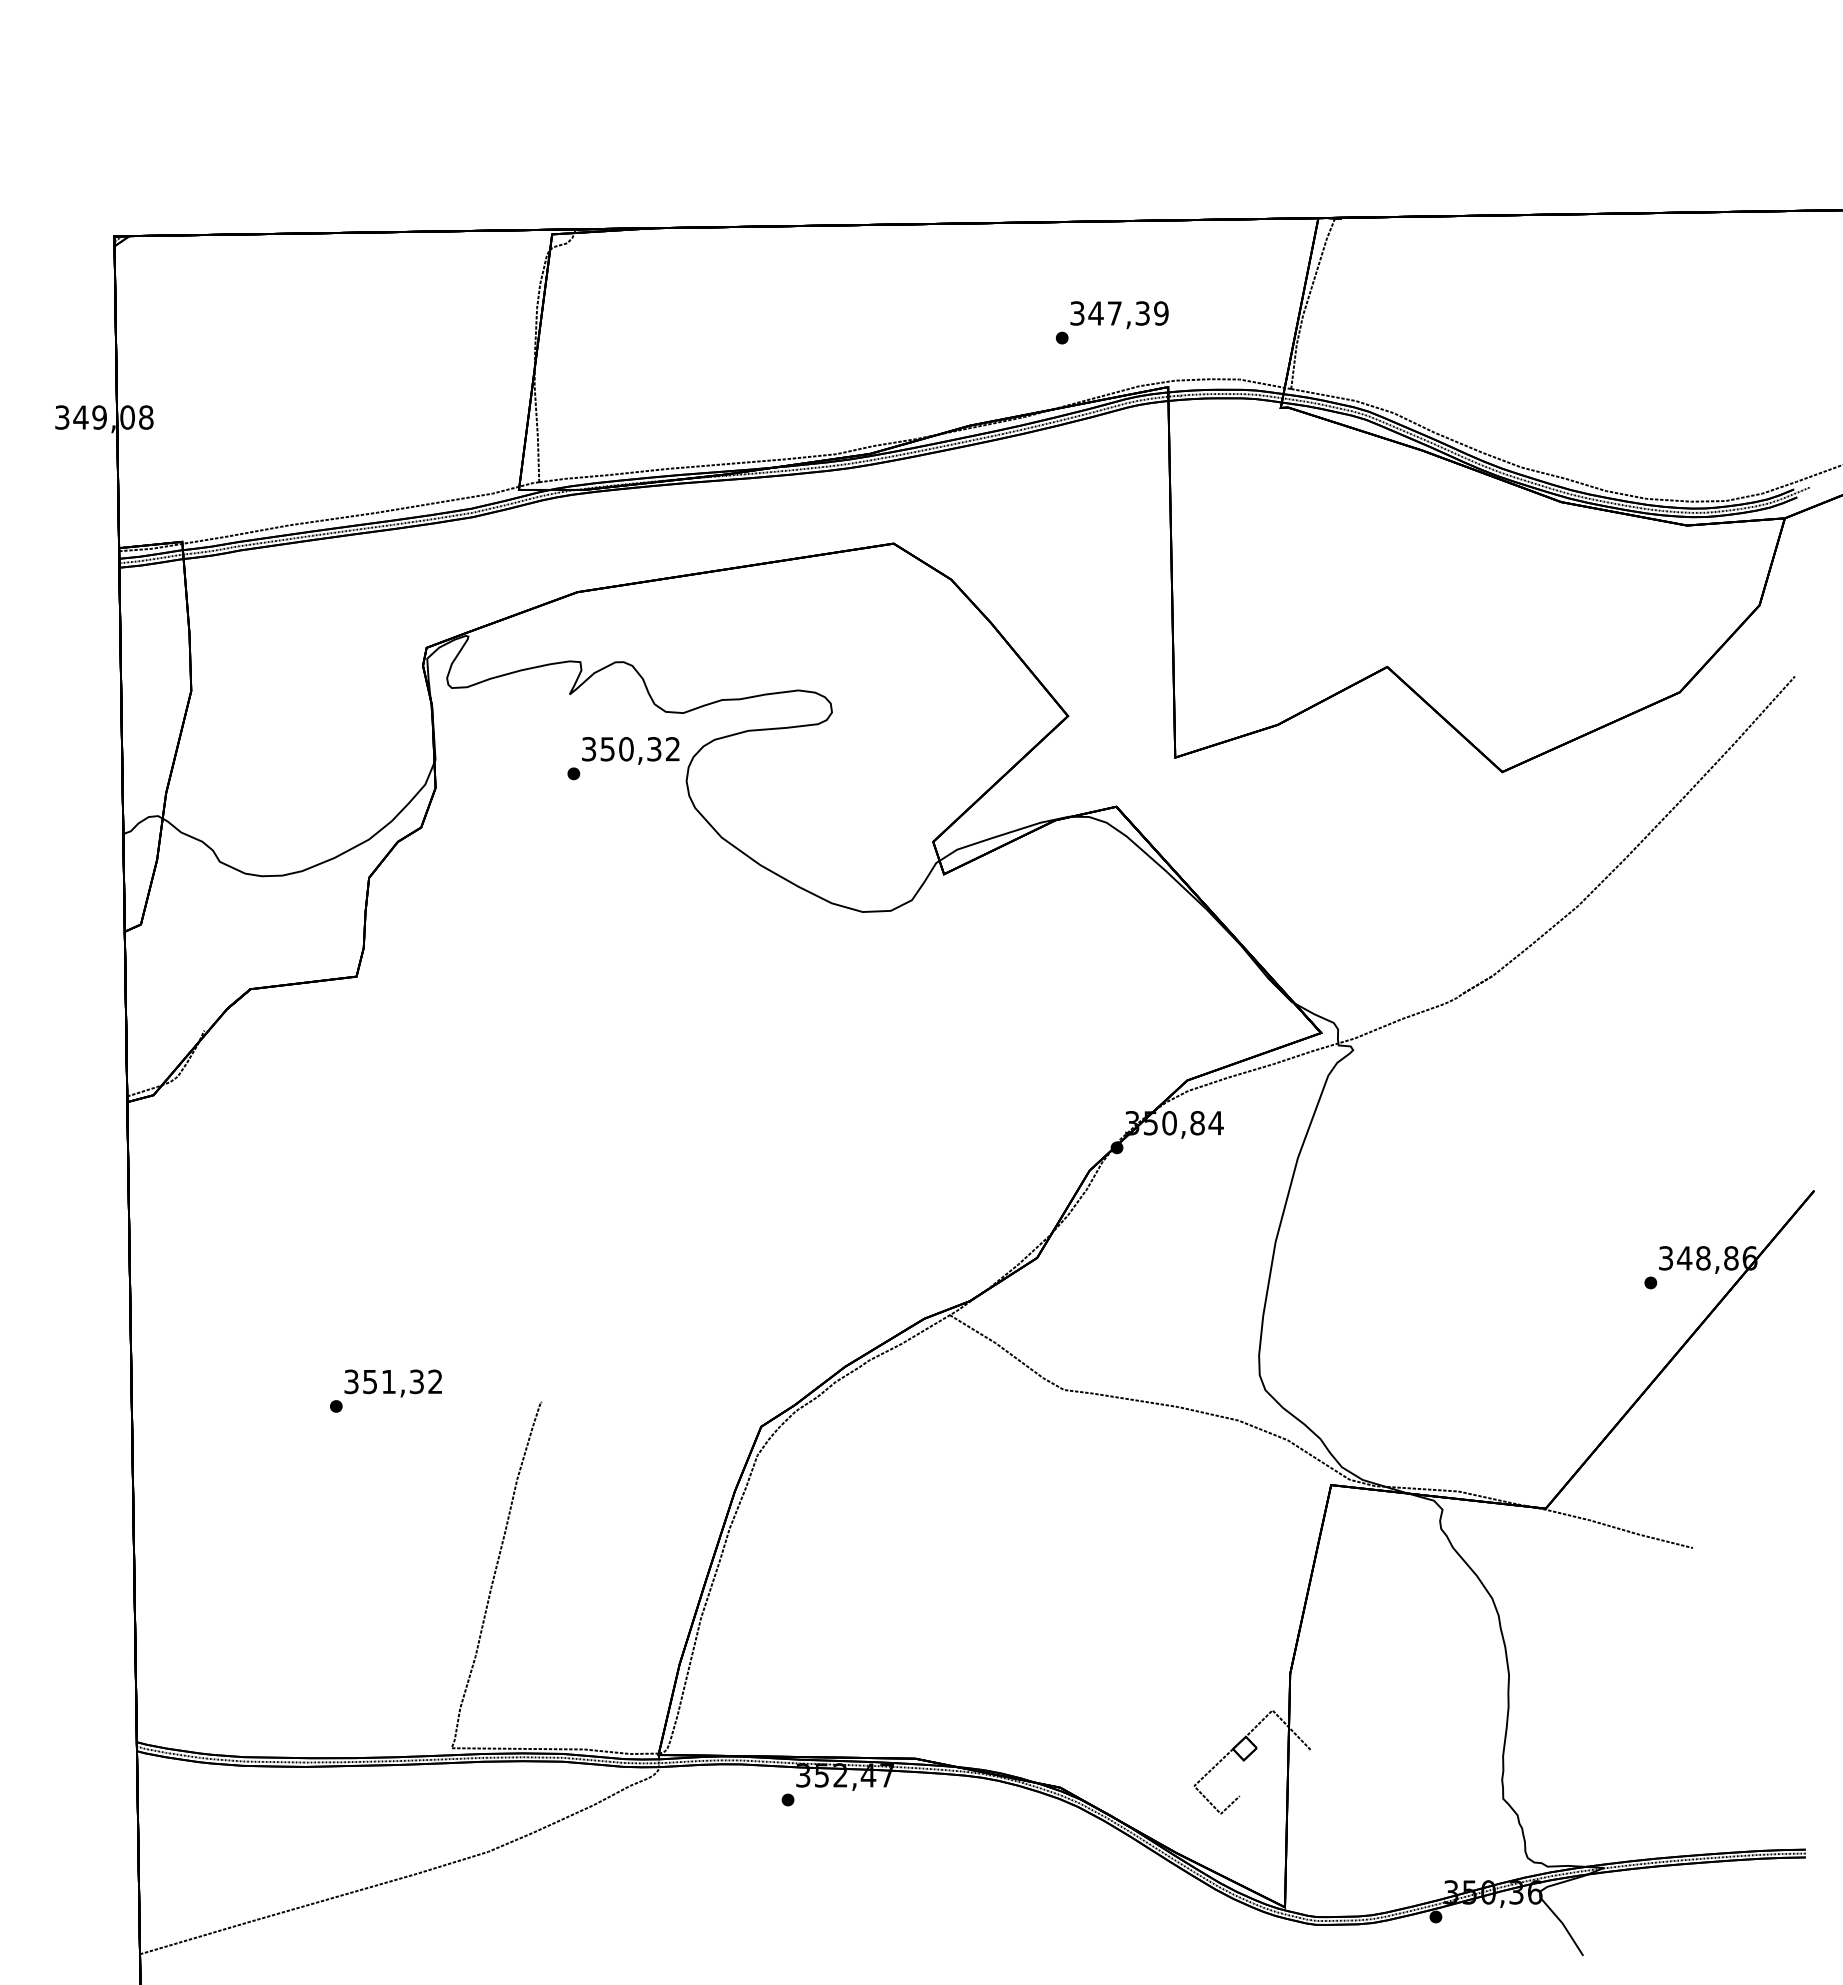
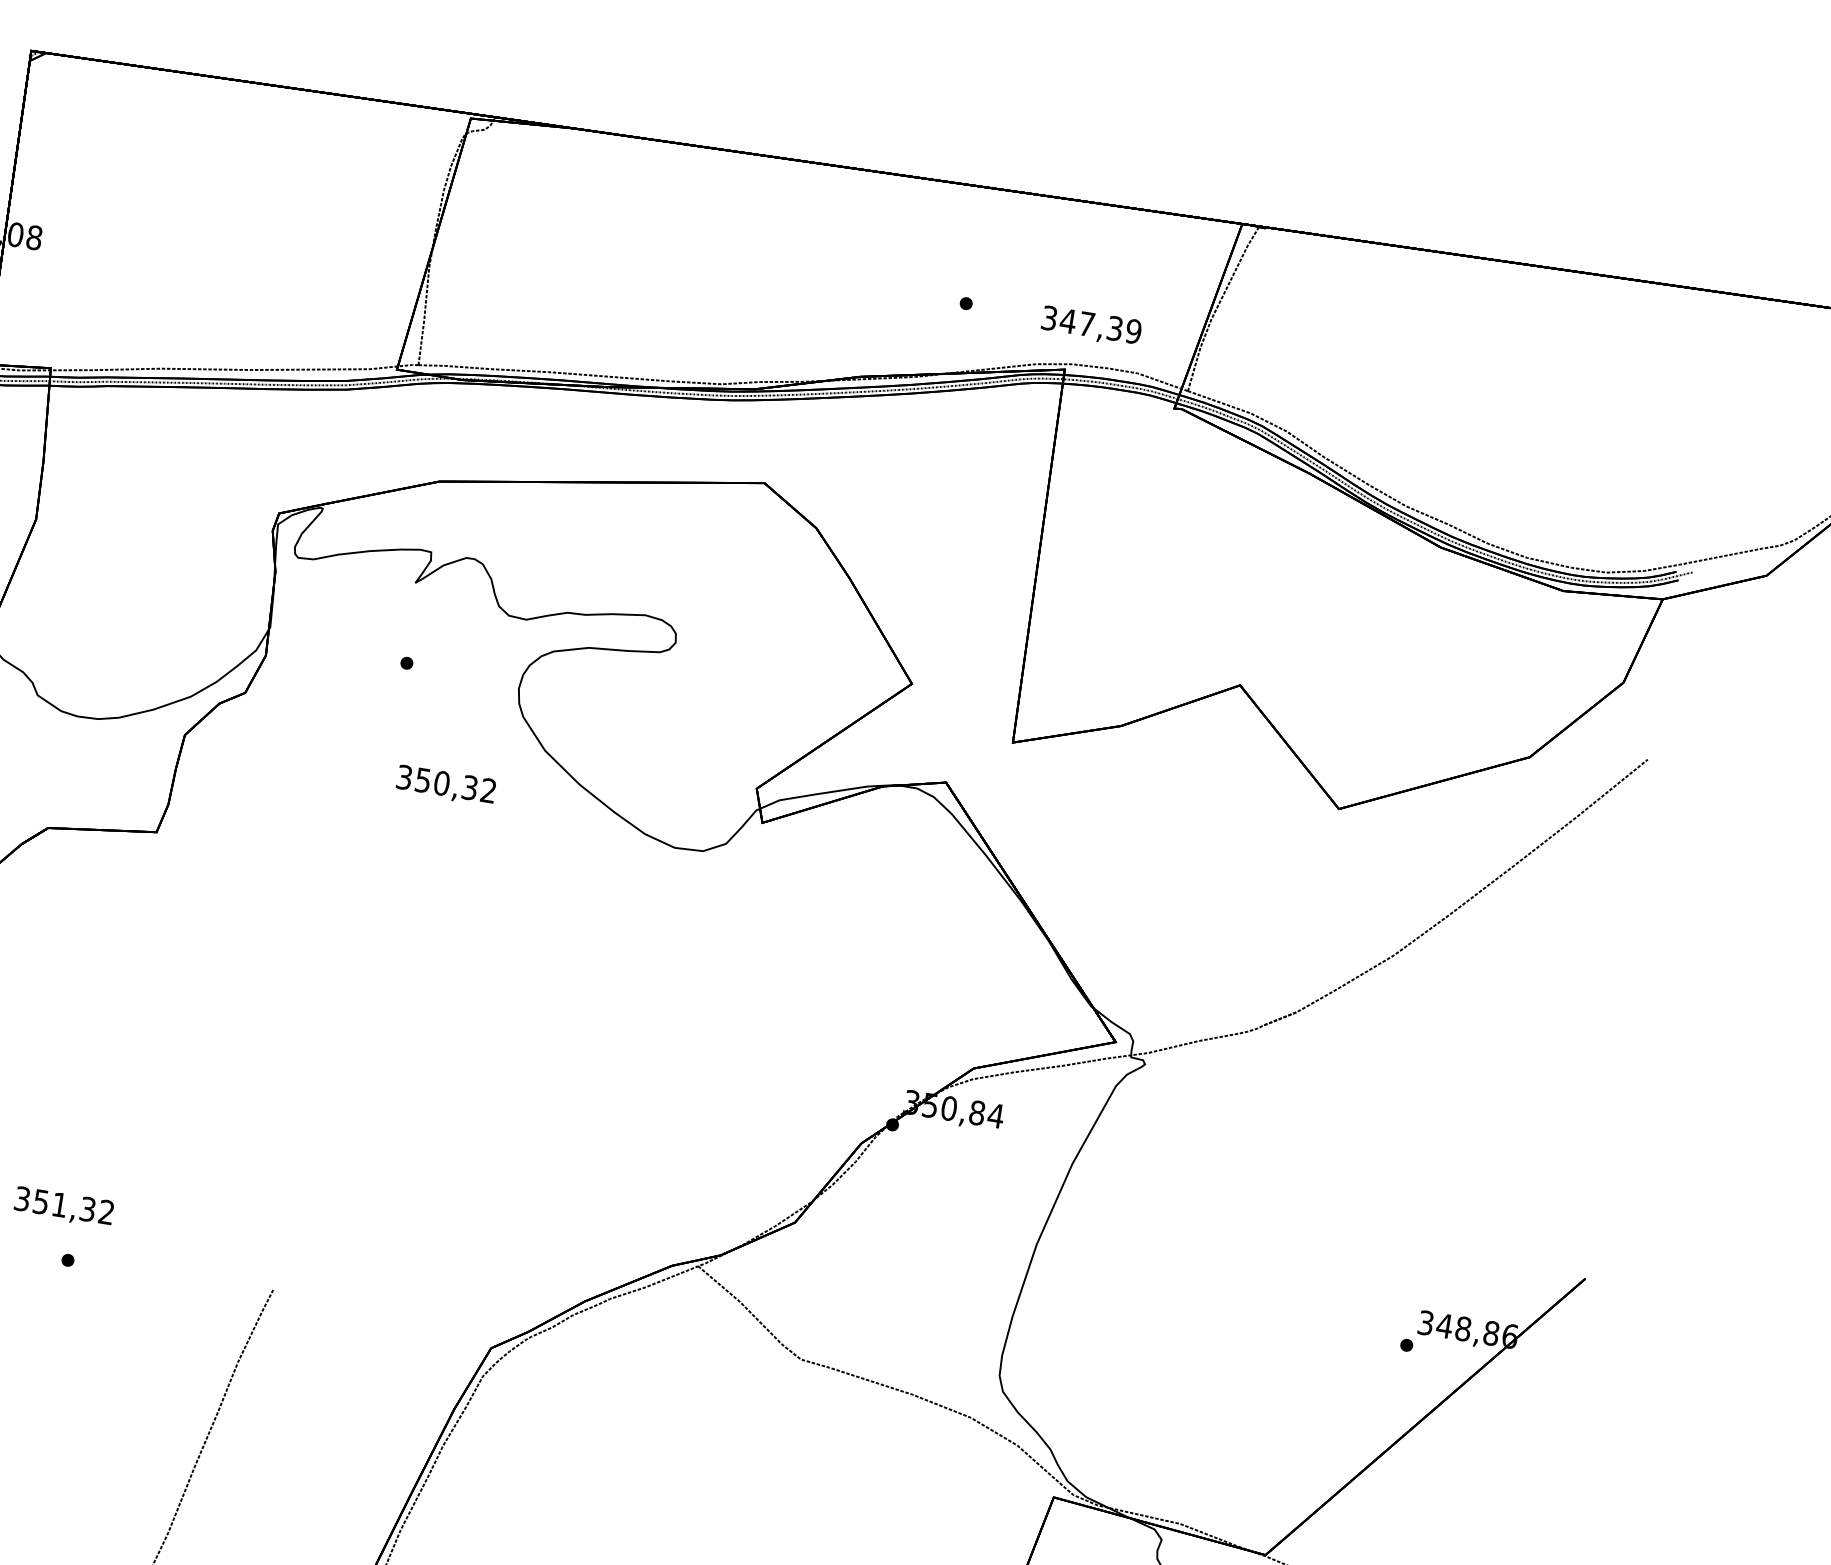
text: (1119, 315) -> (1091, 326), moved
text: (630, 750) -> (445, 785), moved
text: (392, 1383) -> (63, 1207), moved

